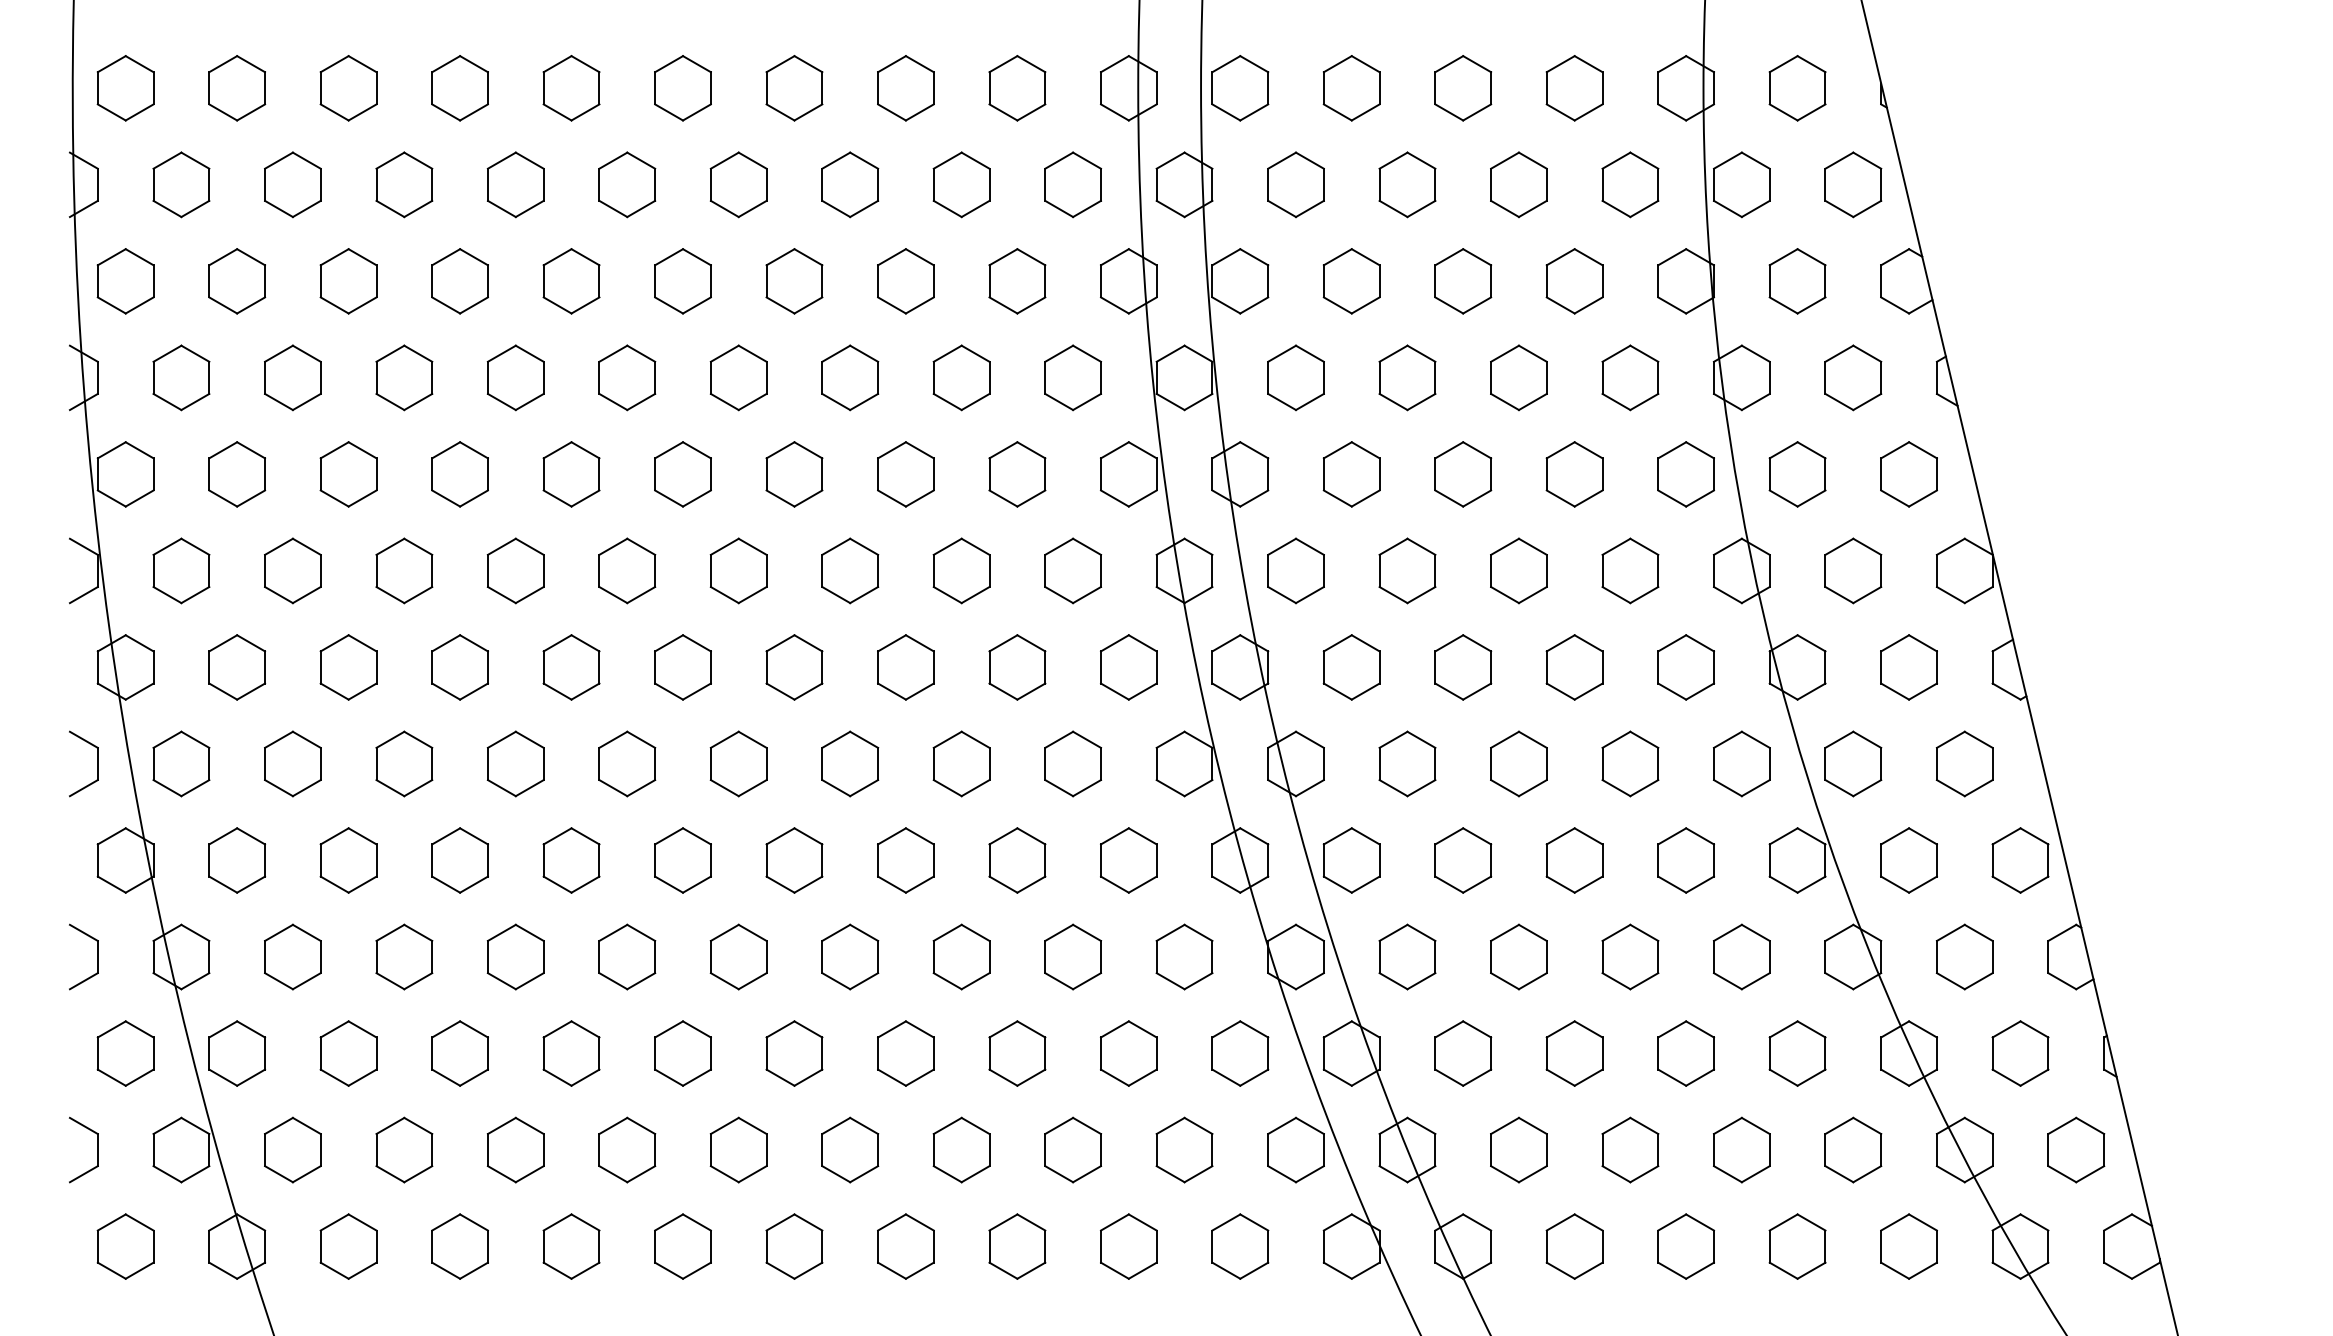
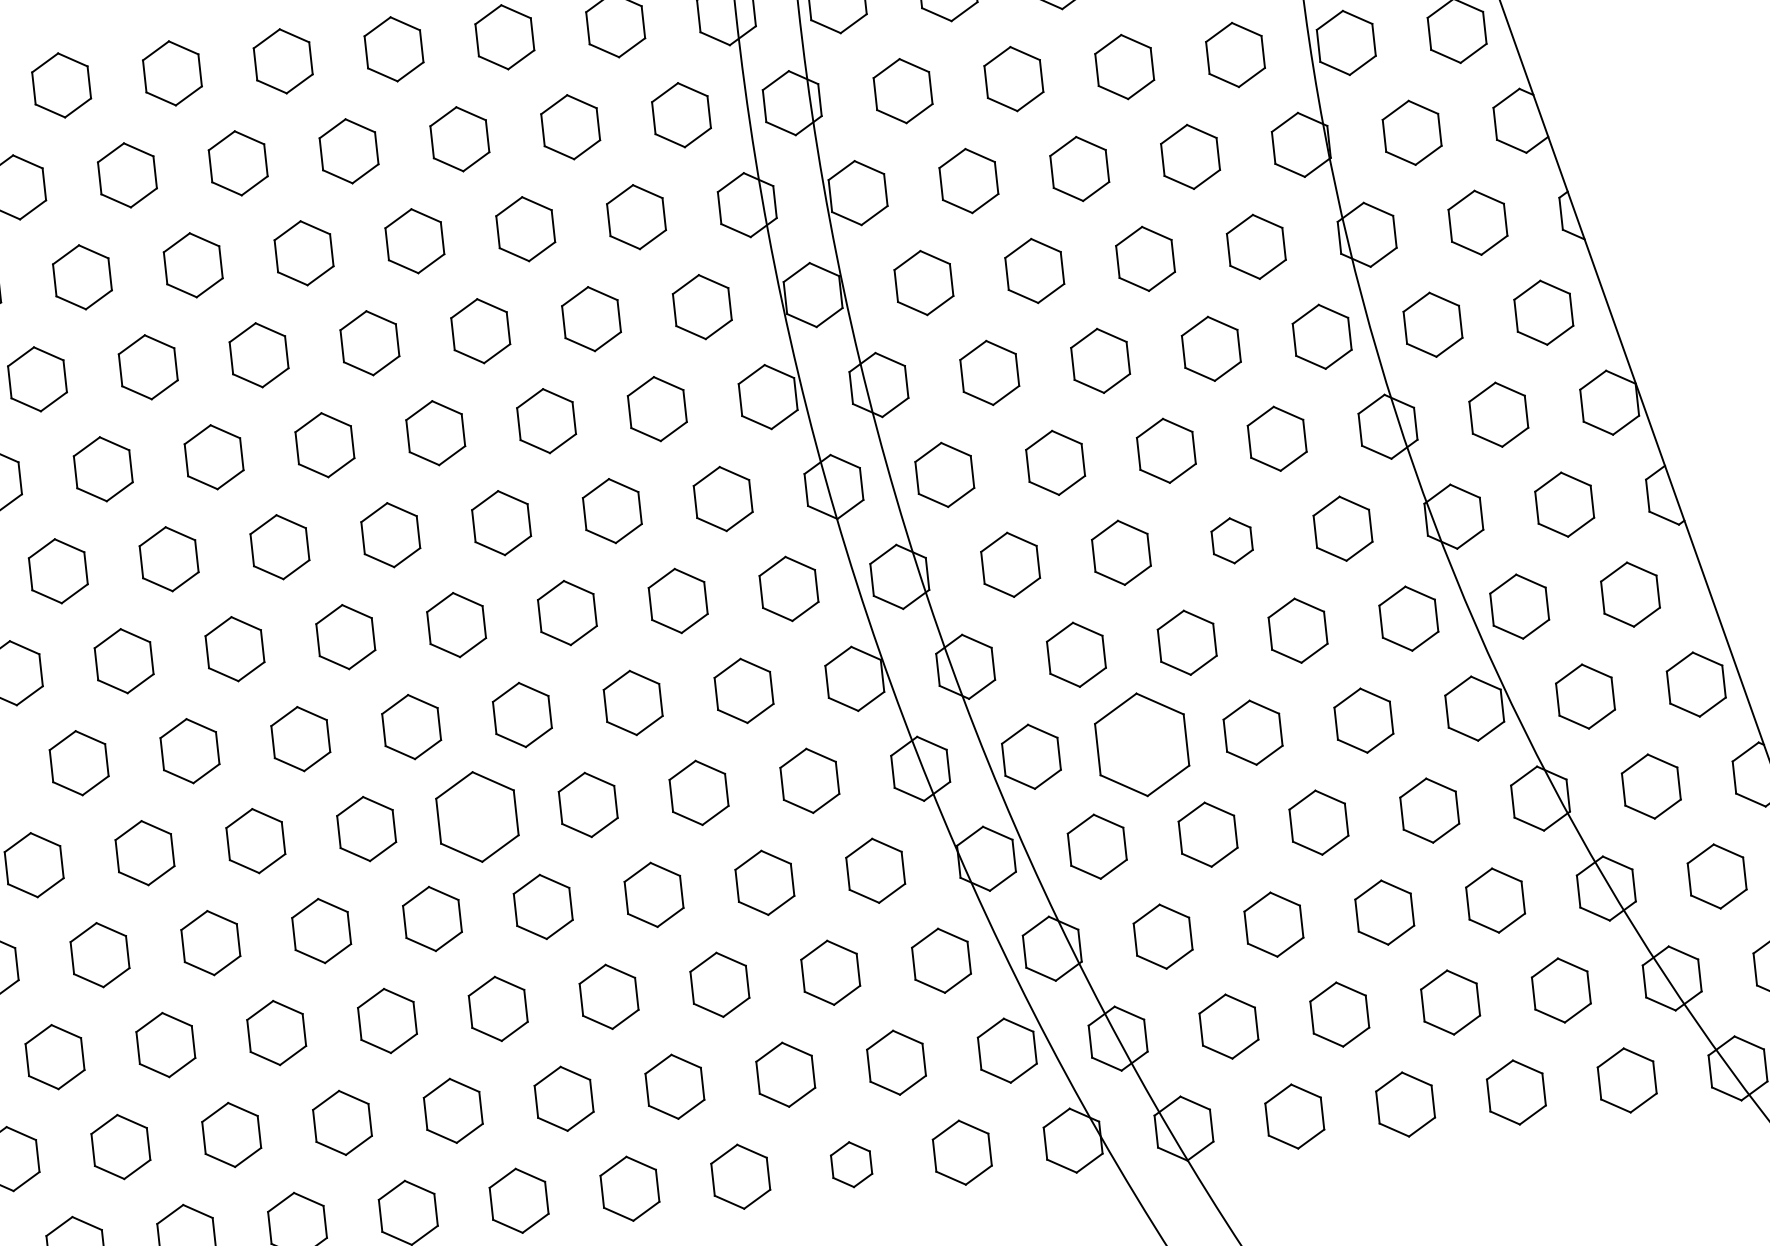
part: (1574, 667) -> (1232, 540), size x0.7
part: (794, 860) -> (477, 816), size x1.4
part: (1463, 860) -> (1142, 744), size x1.6
part: (1128, 1246) -> (851, 1164), size x0.7

